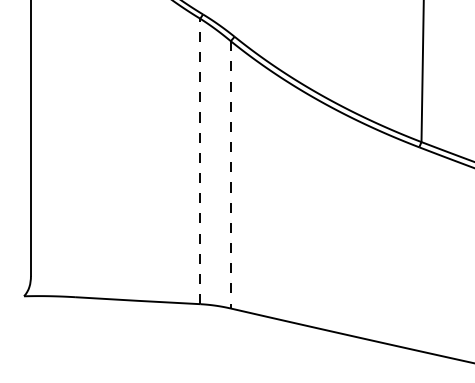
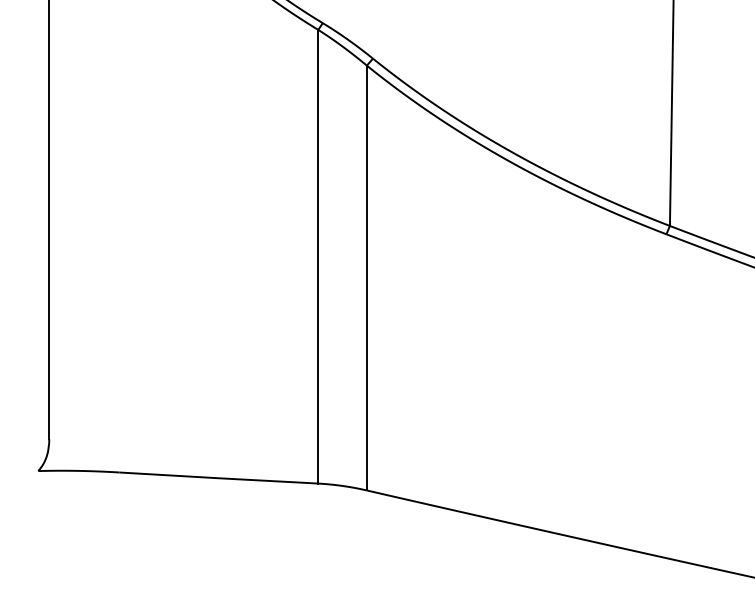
line: (200, 161) -> (318, 256), dashed -> solid
line: (230, 174) -> (366, 277), dashed -> solid

